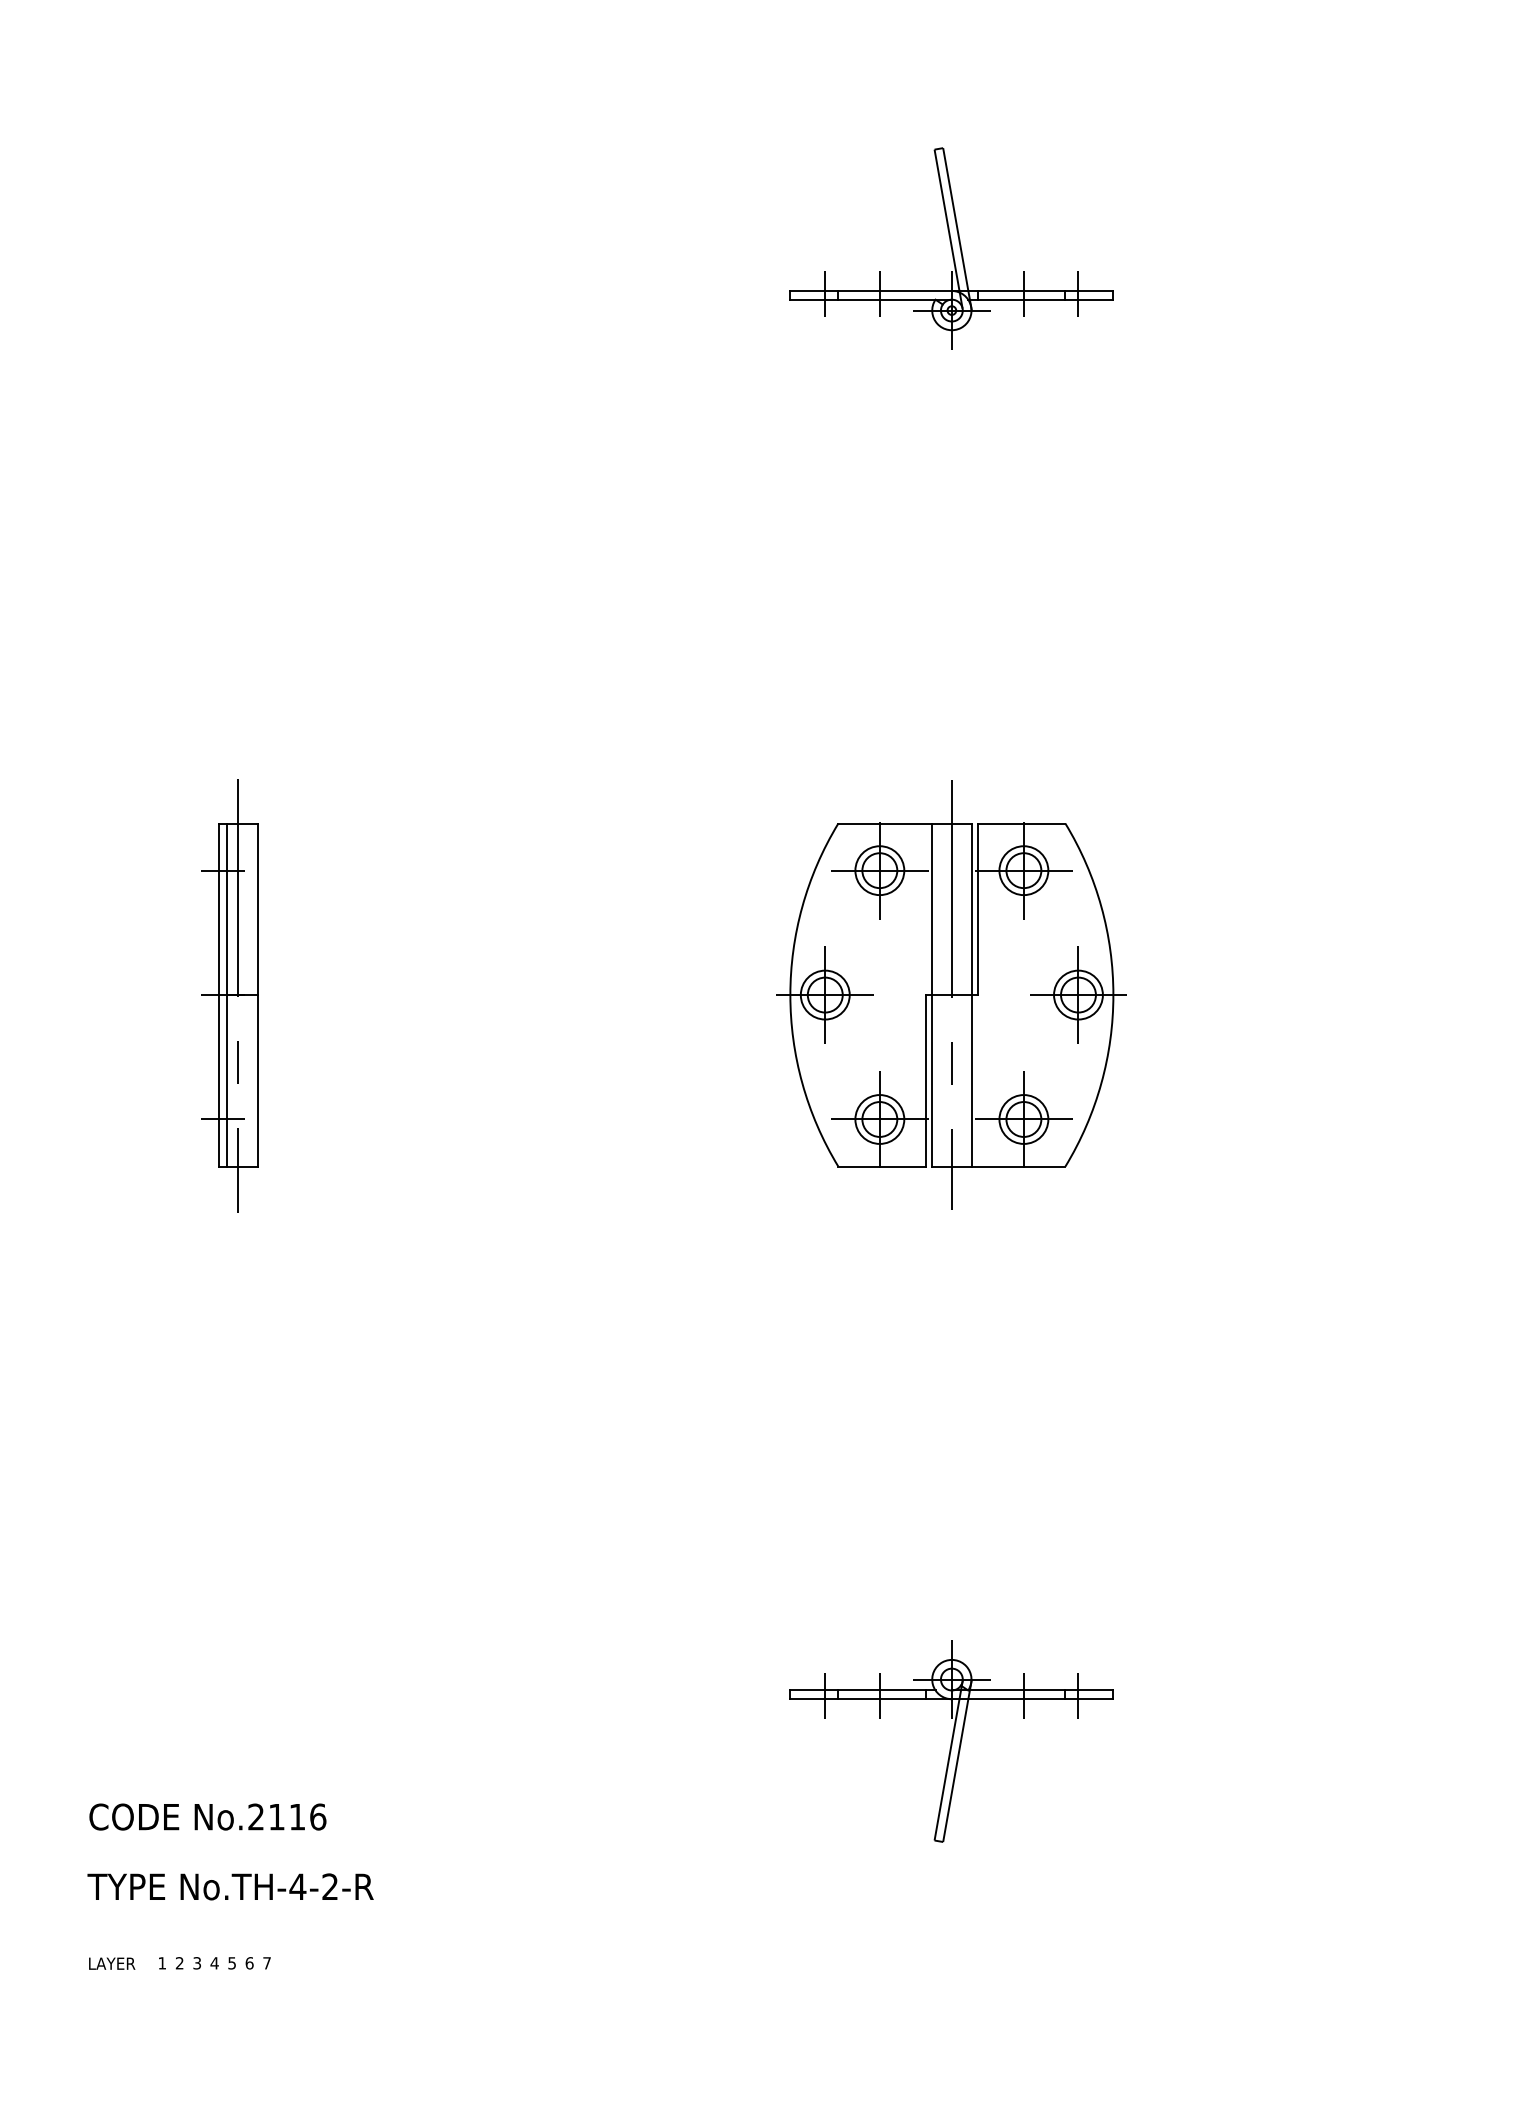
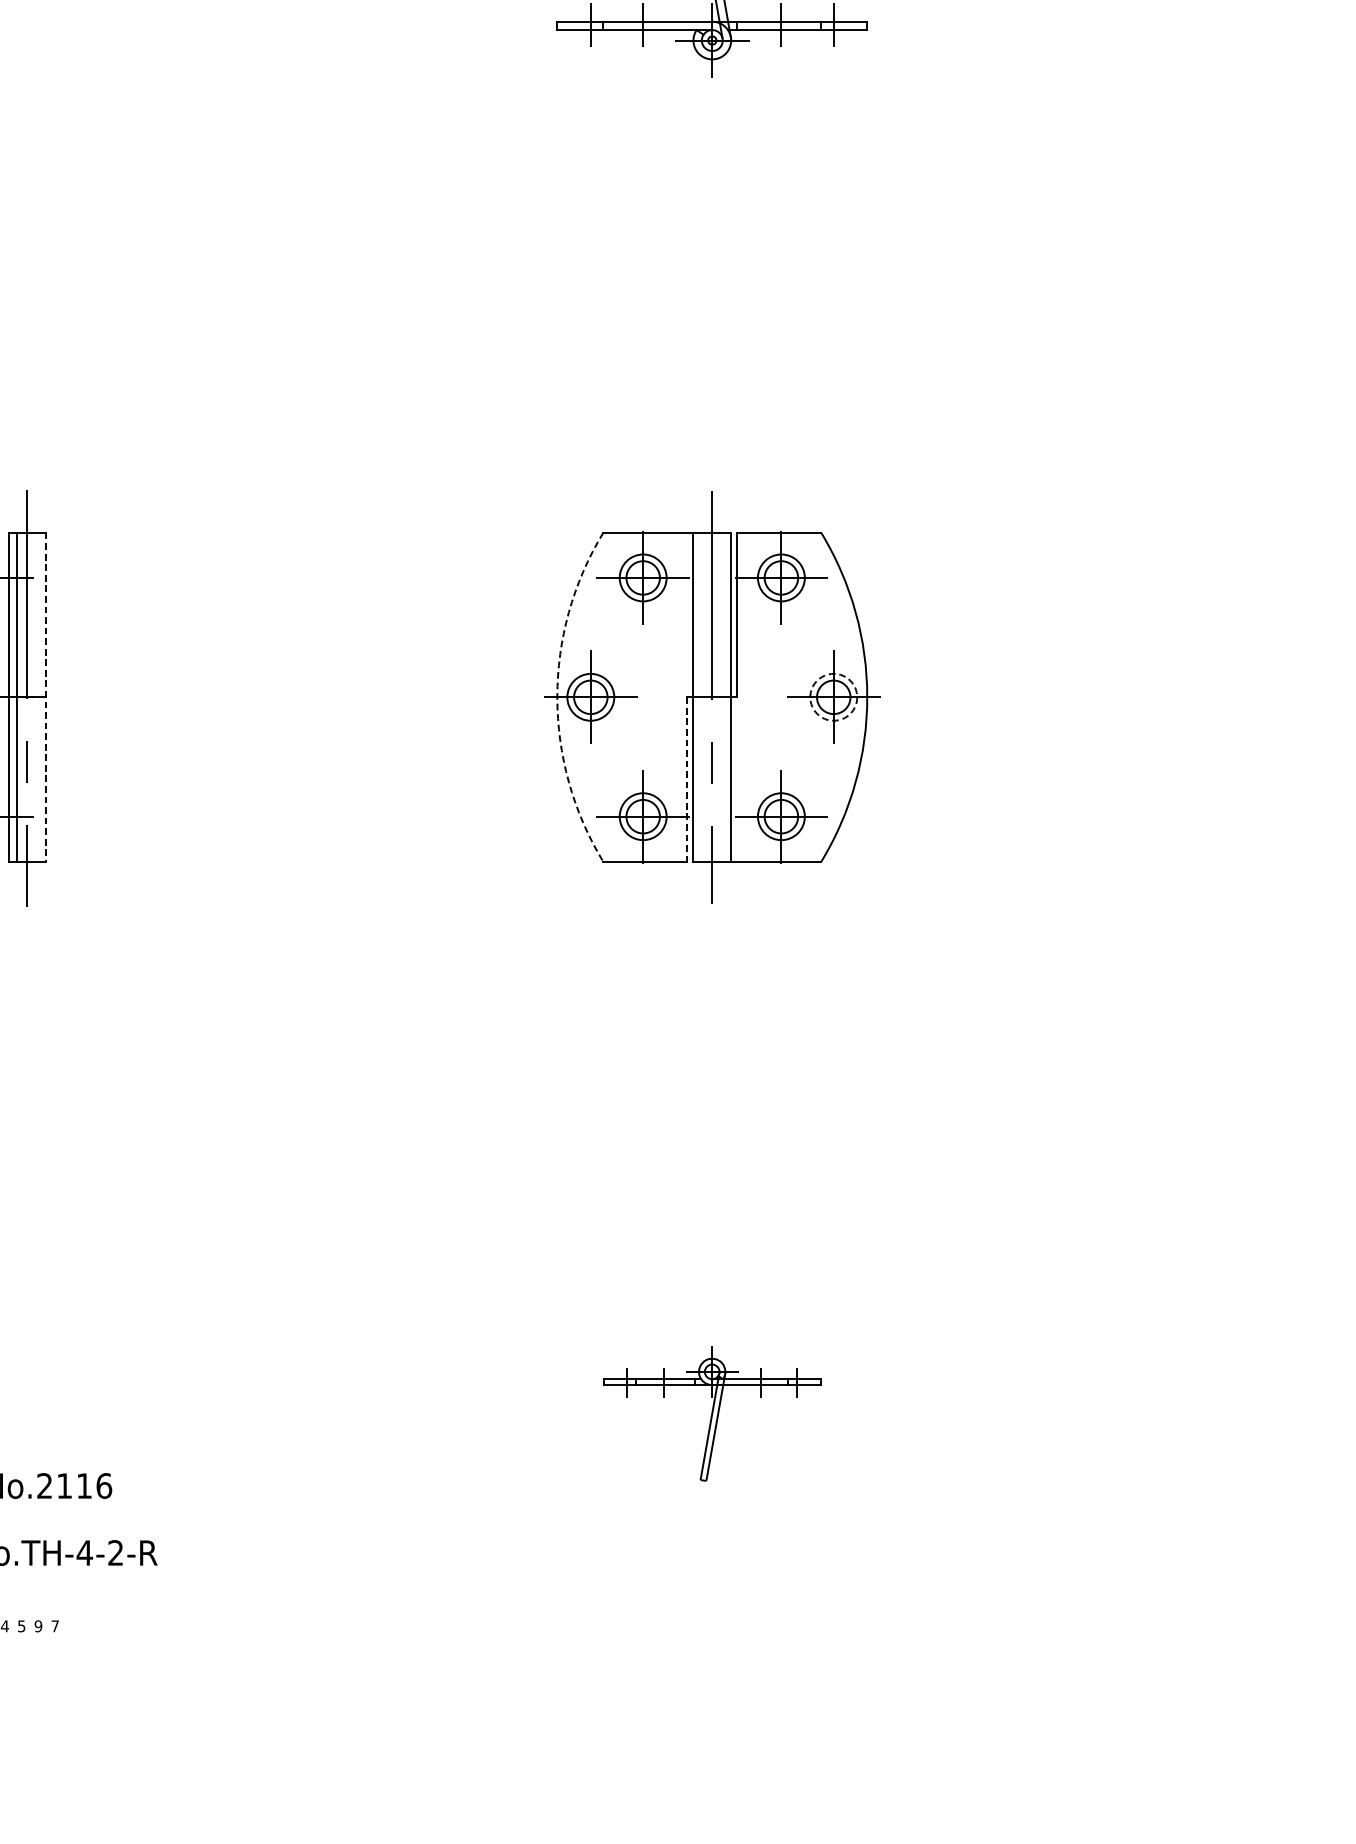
circle: (1078, 994) -> (833, 696), solid -> dashed
line: (257, 995) -> (46, 697), solid -> dashed
arc: (790, 995) -> (557, 697), solid -> dashed
line: (925, 1080) -> (686, 779), solid -> dashed
part: (951, 1741) -> (711, 1413), size x0.7
text: (249, 1963) -> (38, 1626), 6 -> 9

